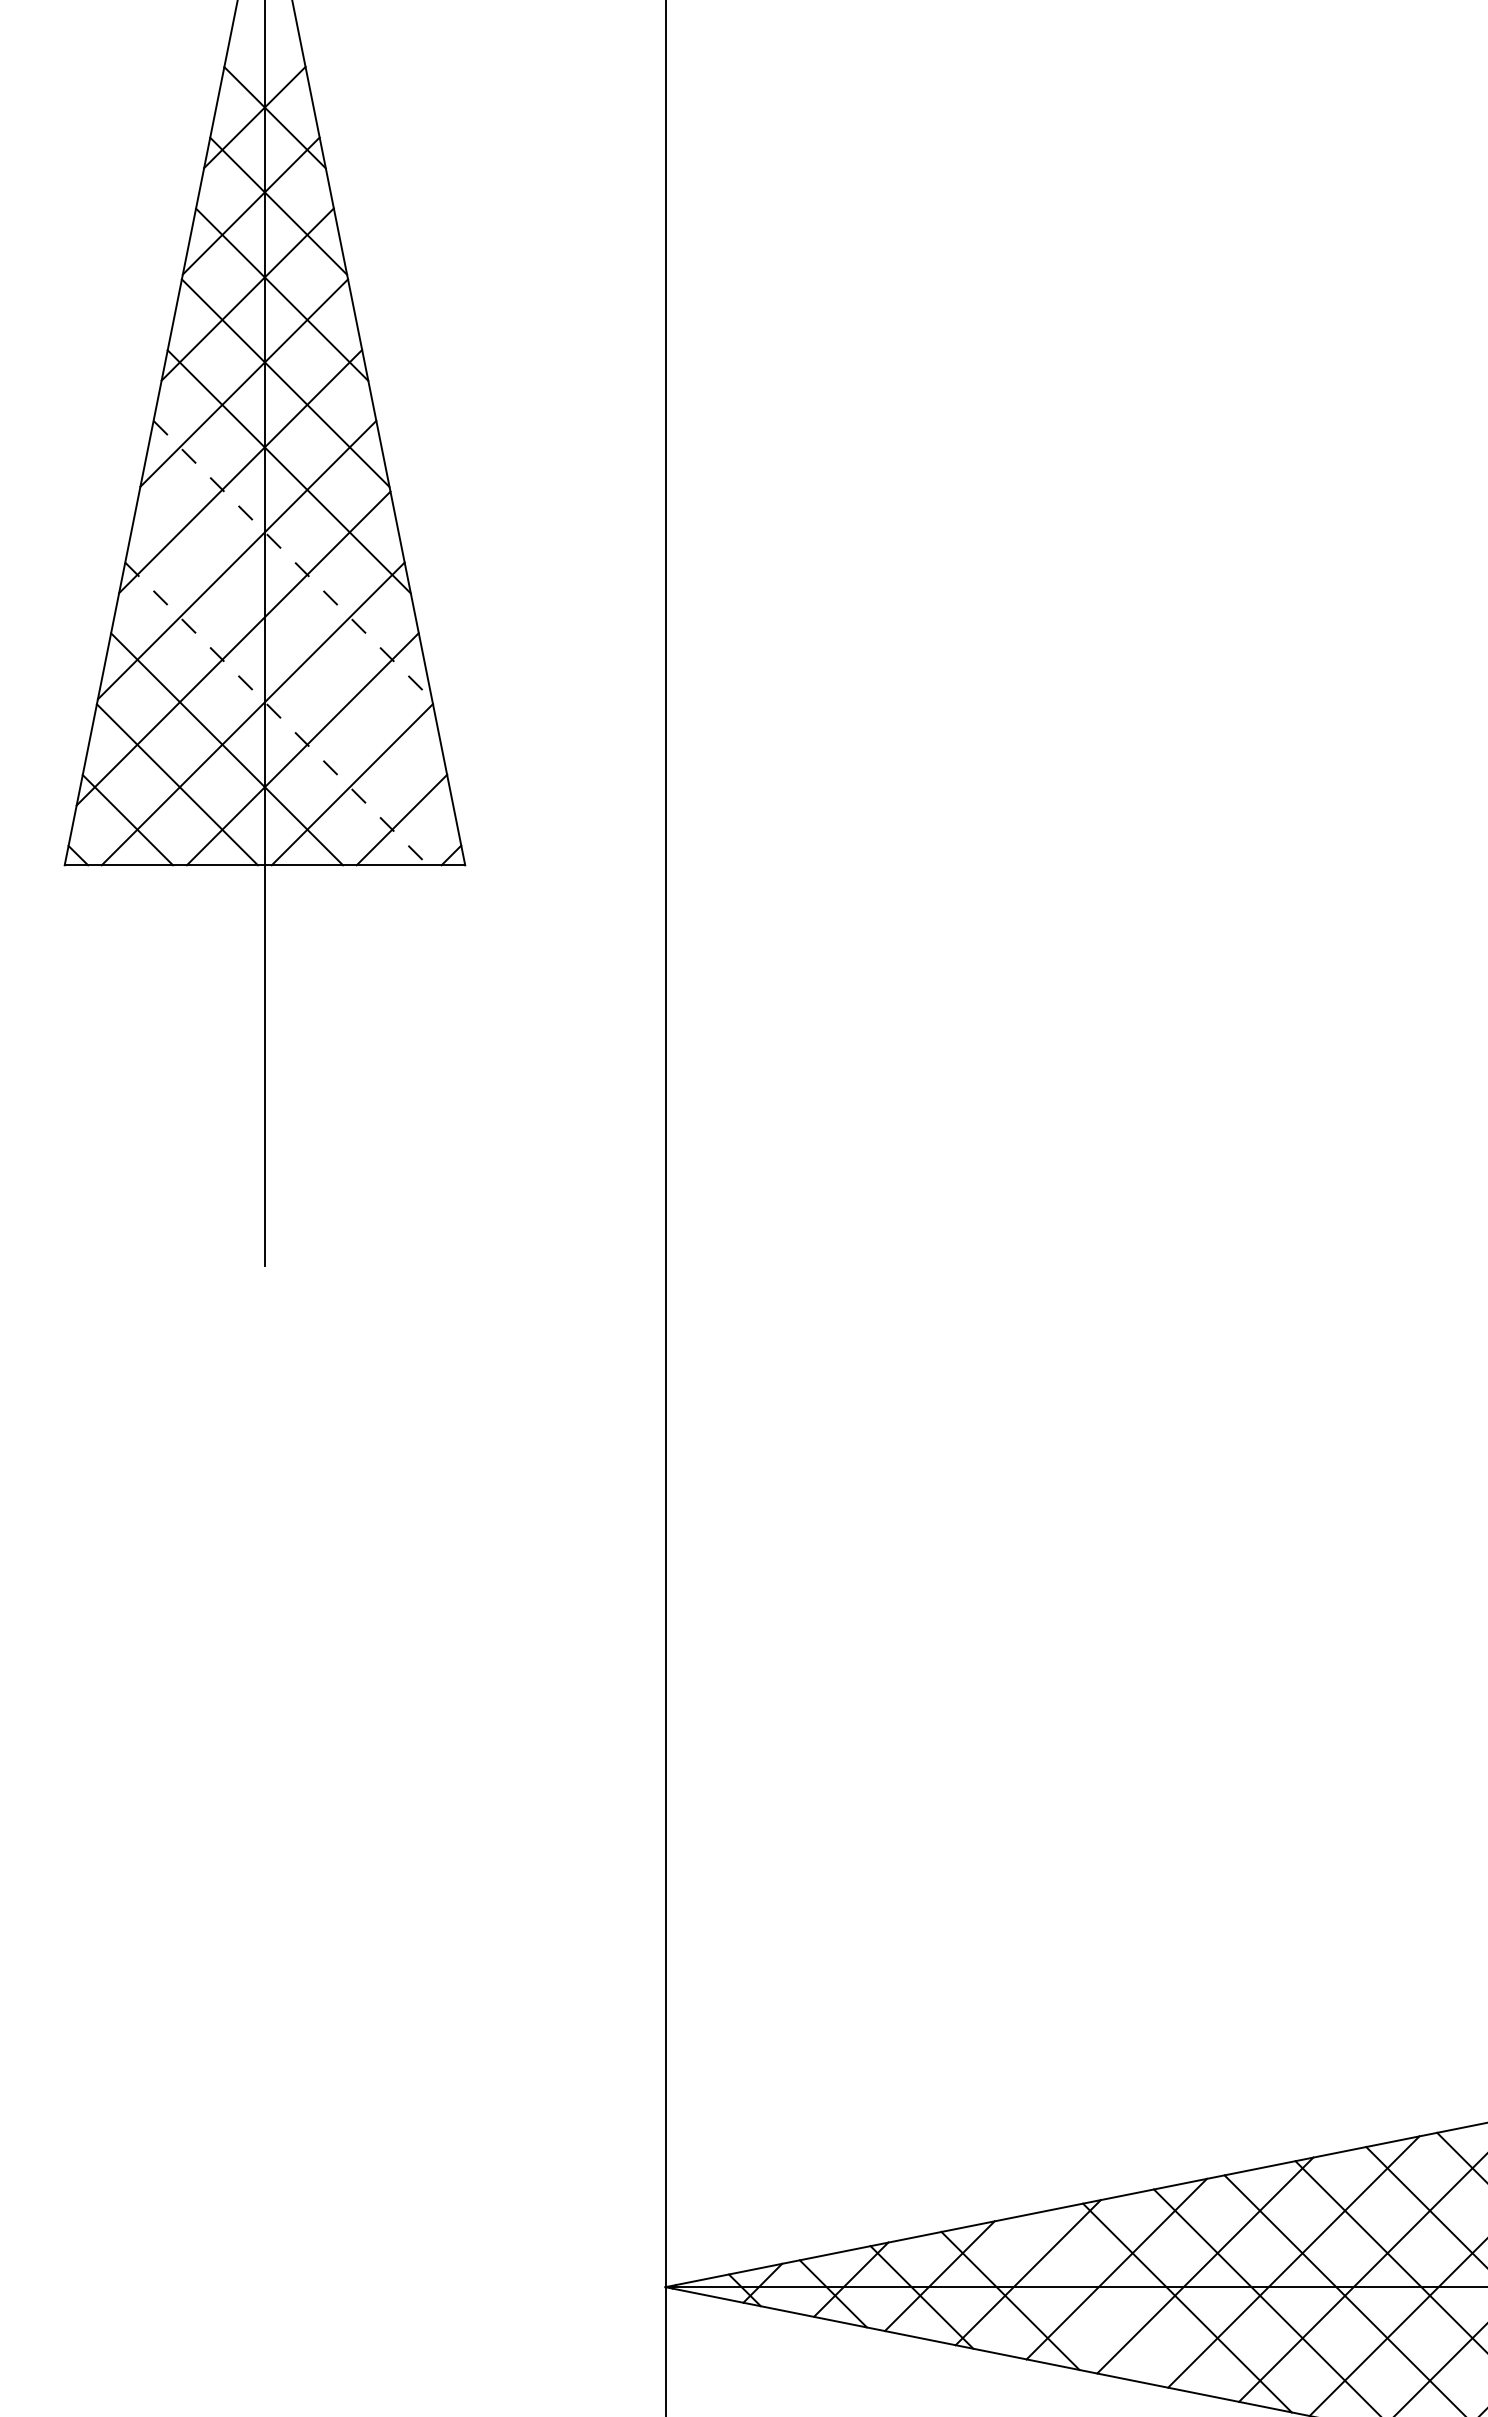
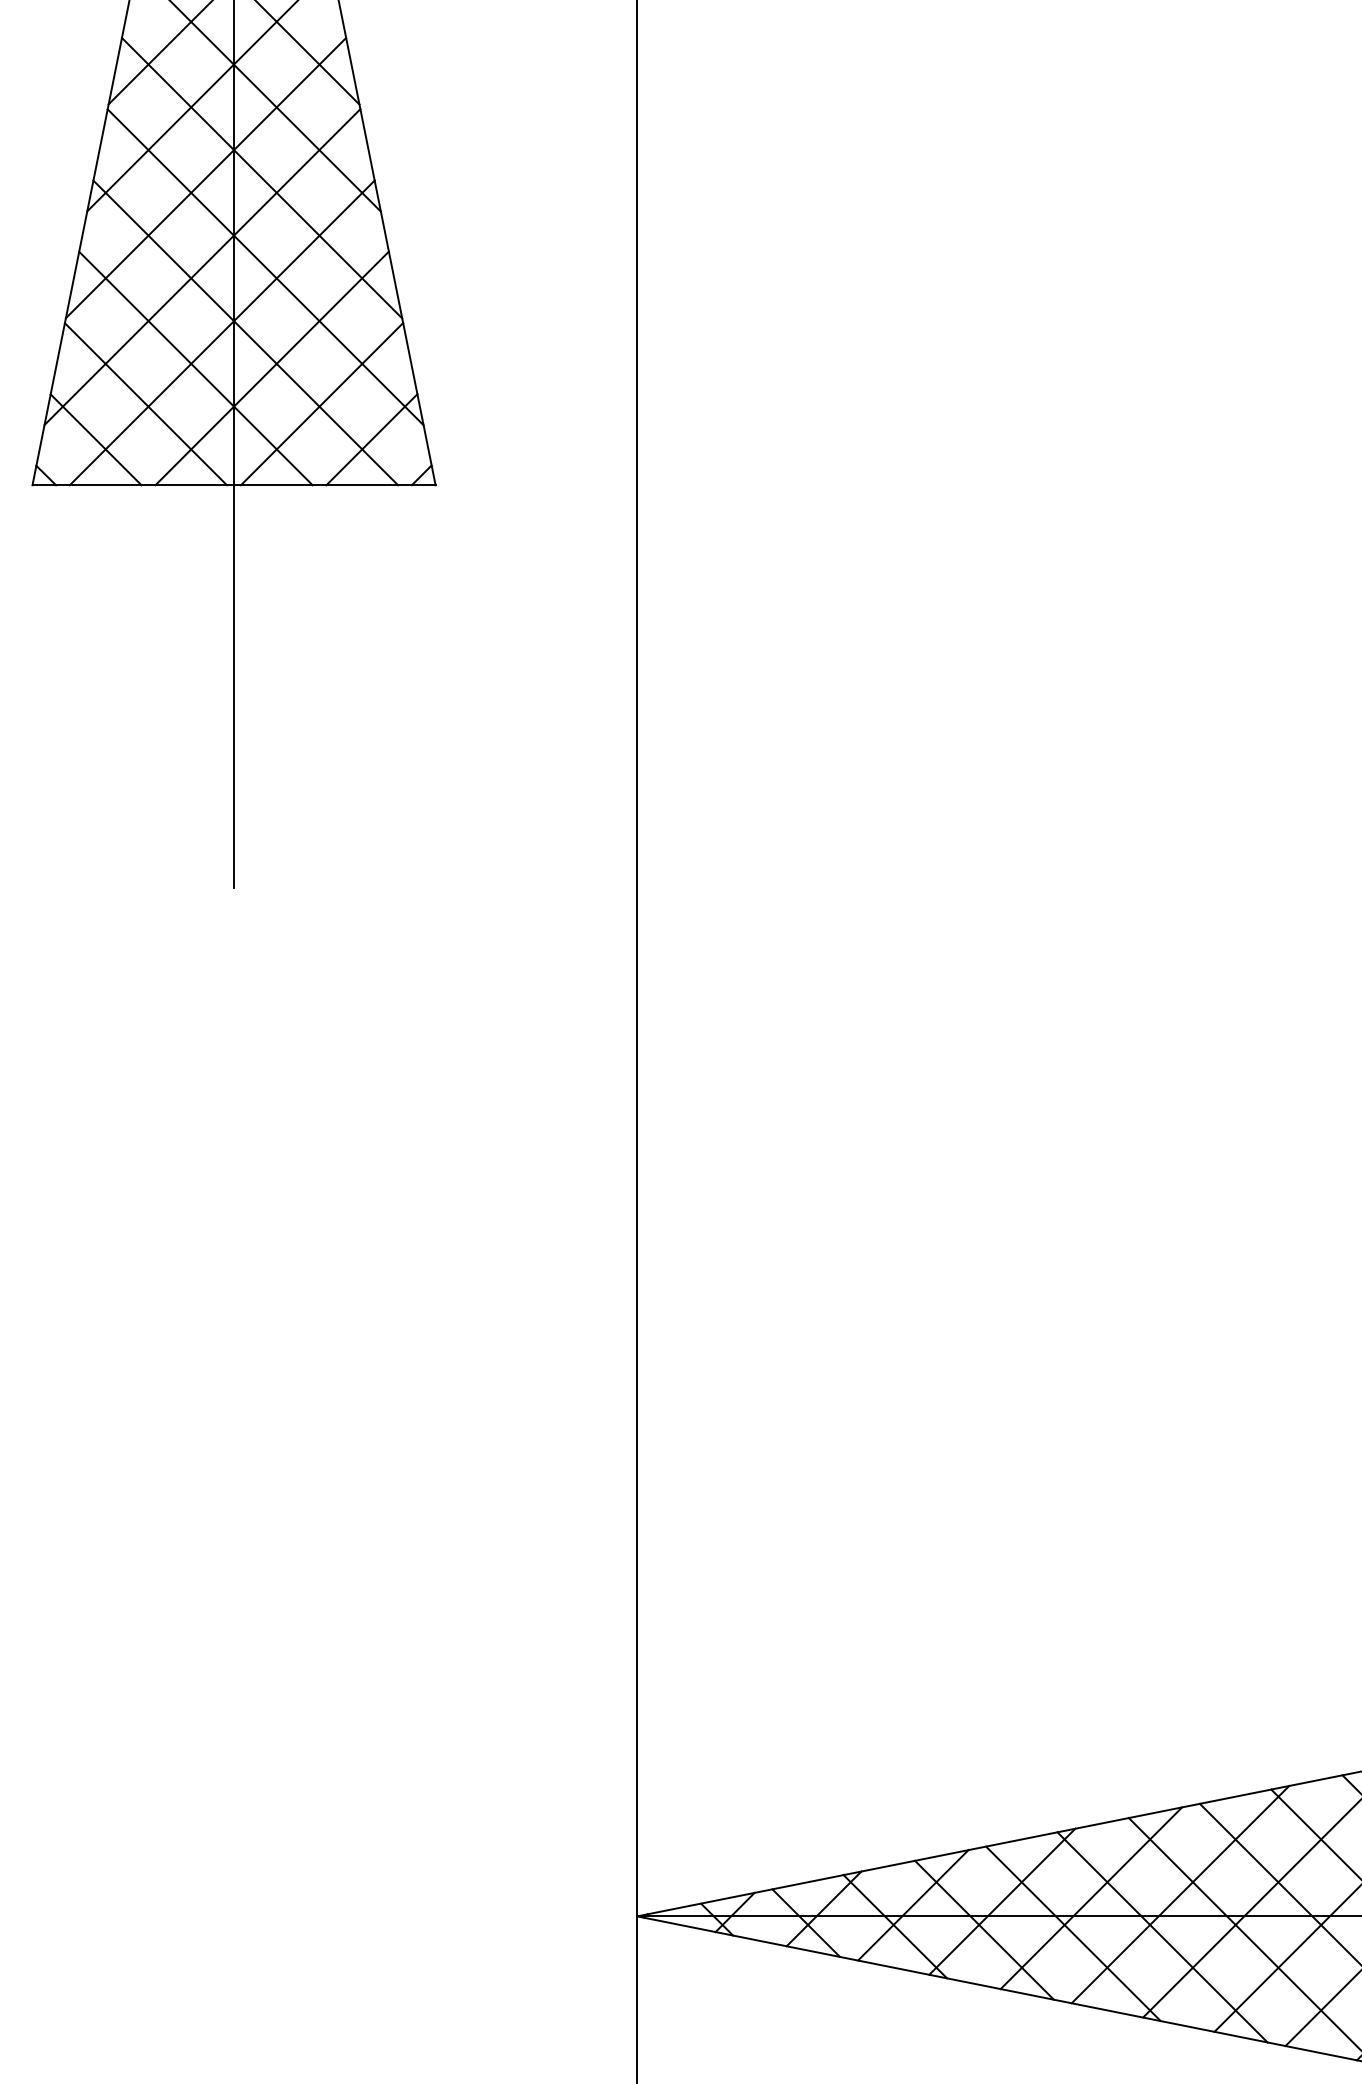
line: (292, 560) -> (261, 178), dashed -> solid
line: (296, 648) -> (265, 267), added
line: (276, 714) -> (245, 333), dashed -> solid
line: (1098, 2304) -> (1073, 1933), added

